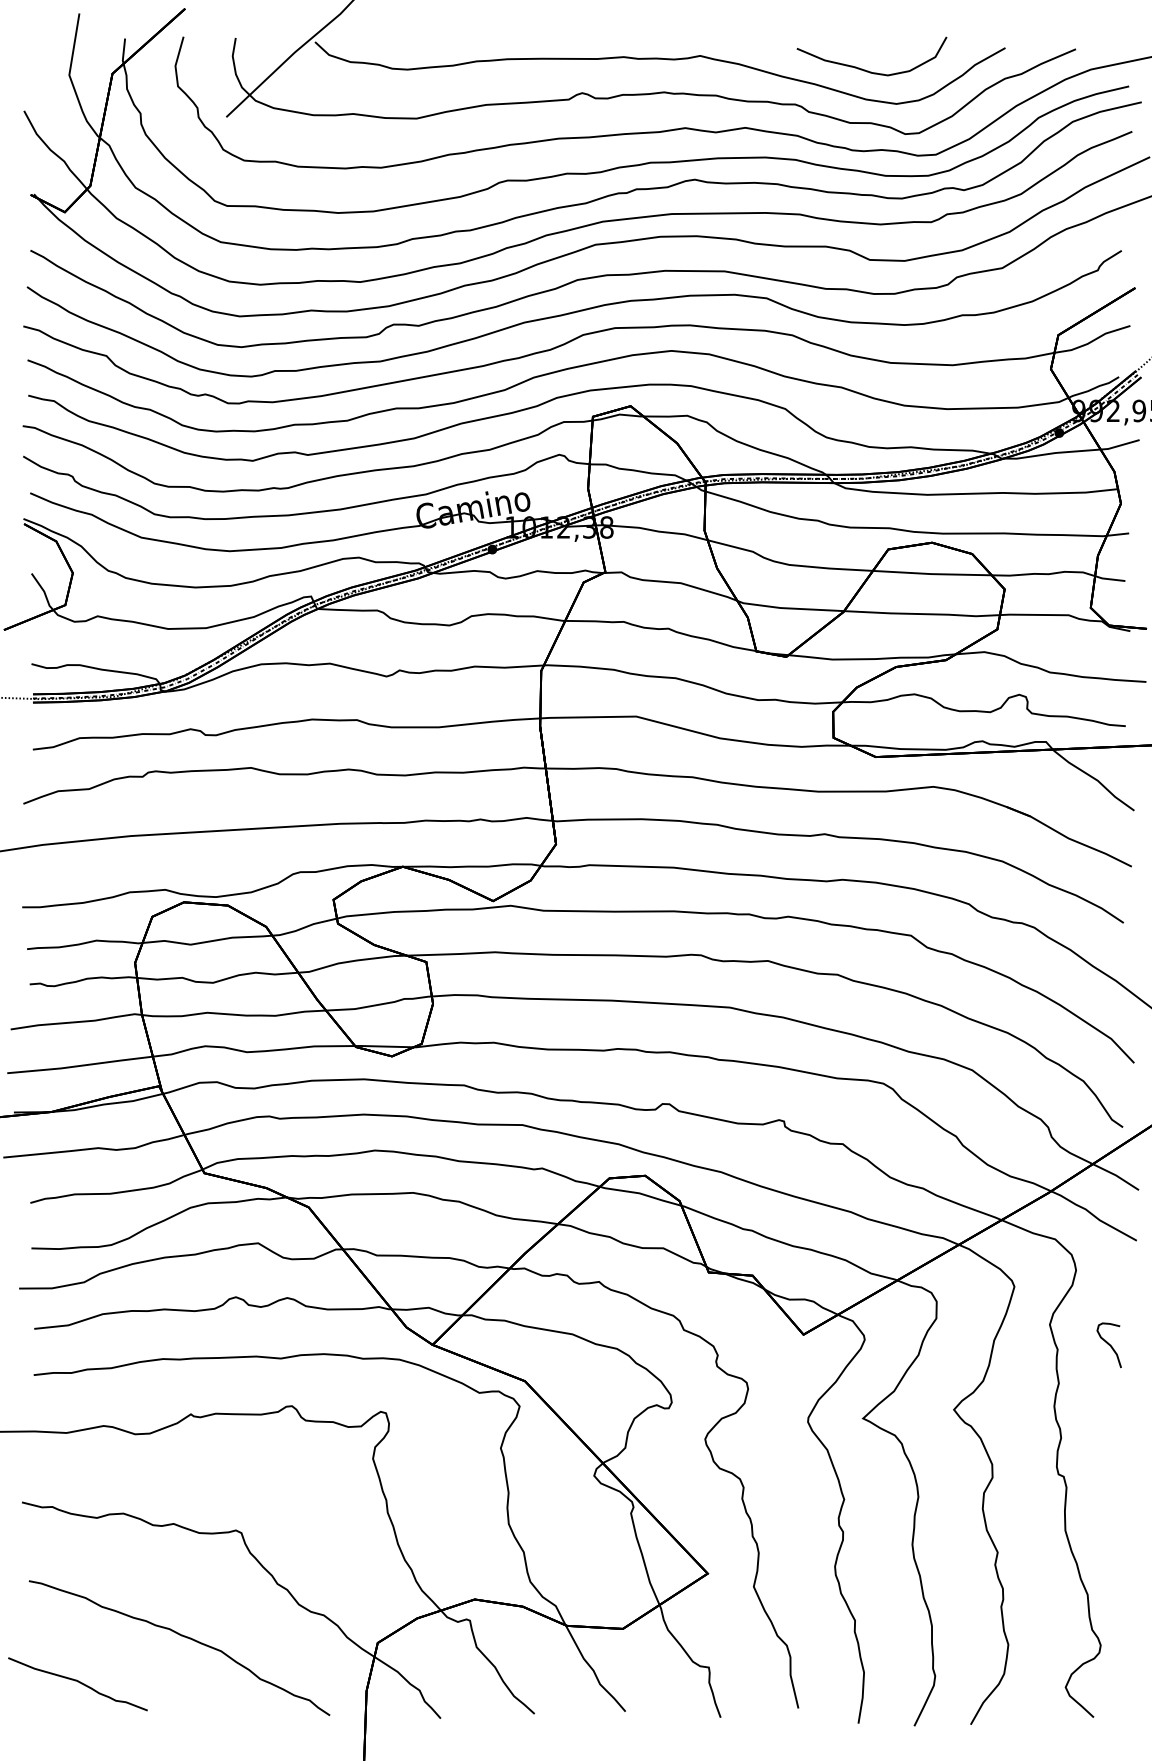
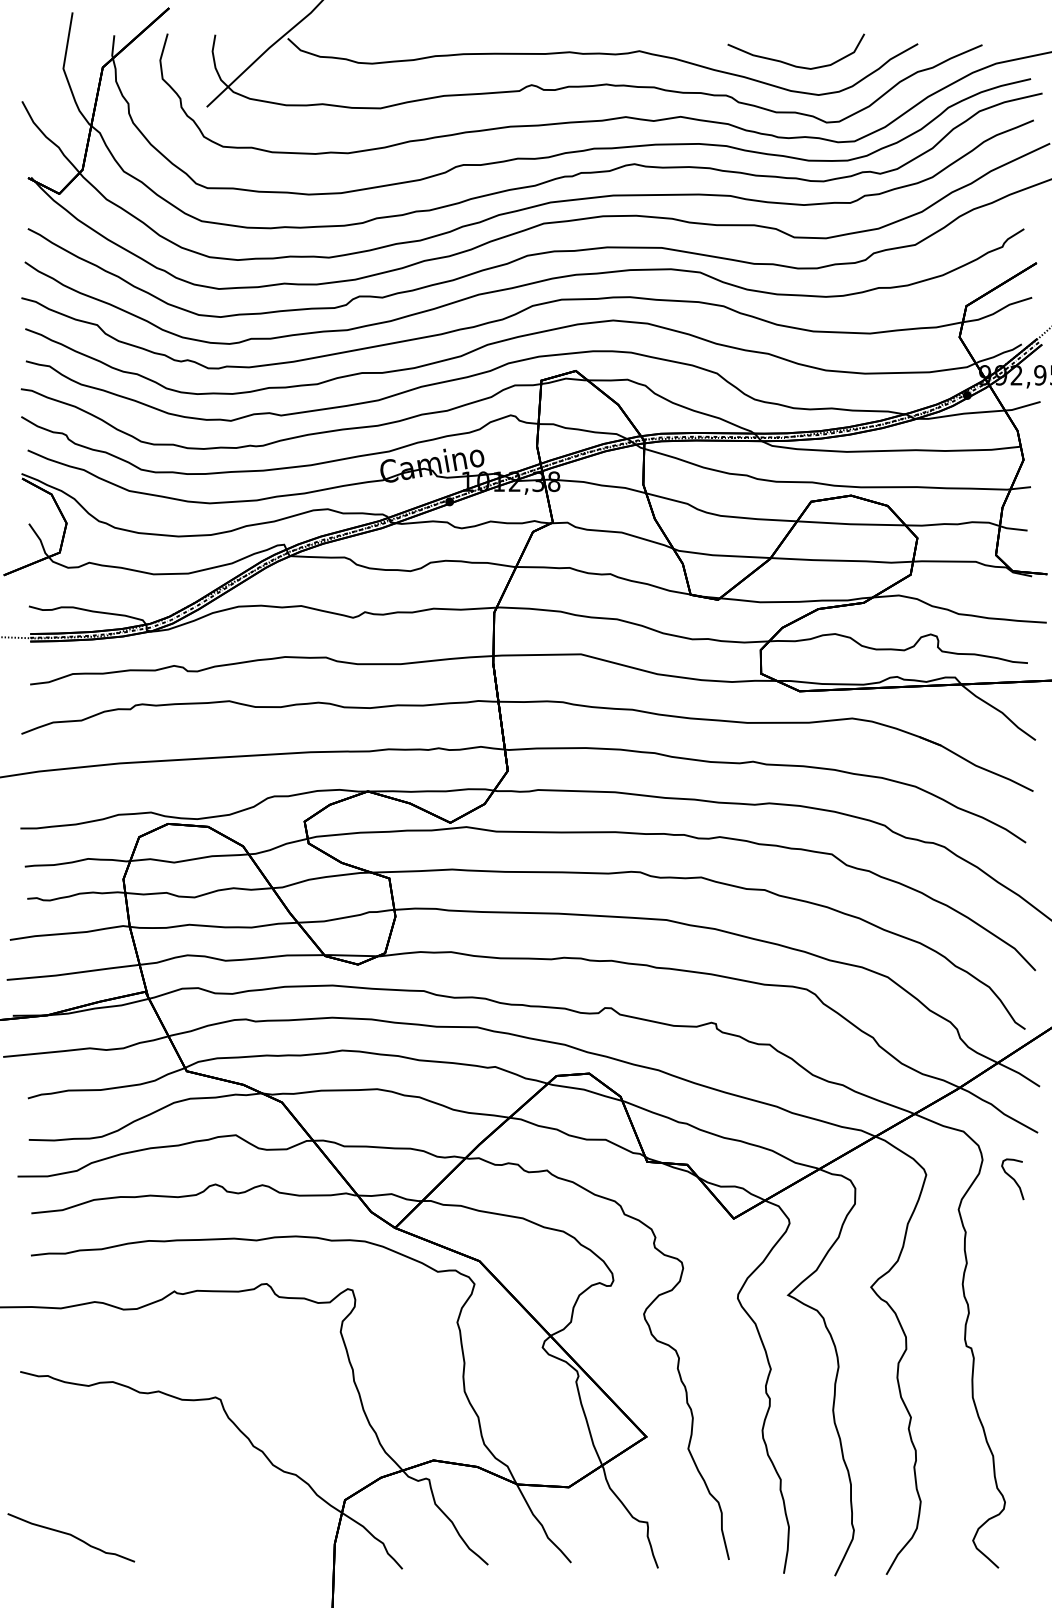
curve: (1108, 1345) -> (1012, 1179), moved
curve: (184, 1637) -> (168, 1495), removed

